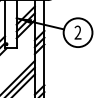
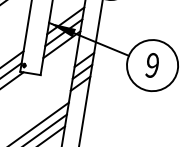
text: (77, 32) -> (151, 65), 2 -> 9

